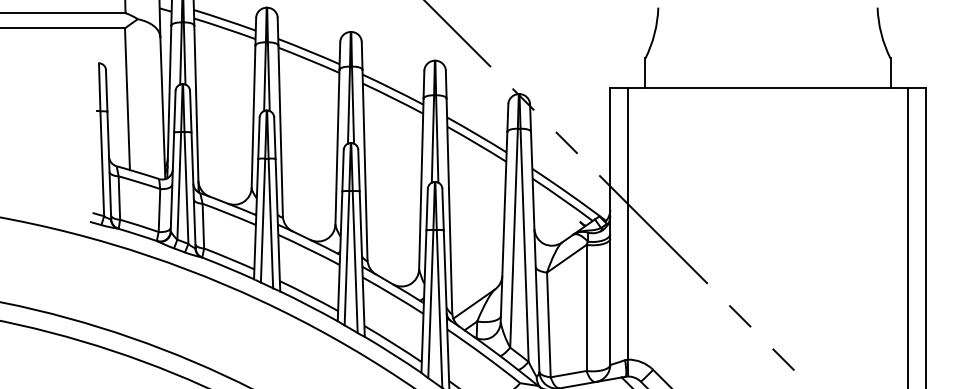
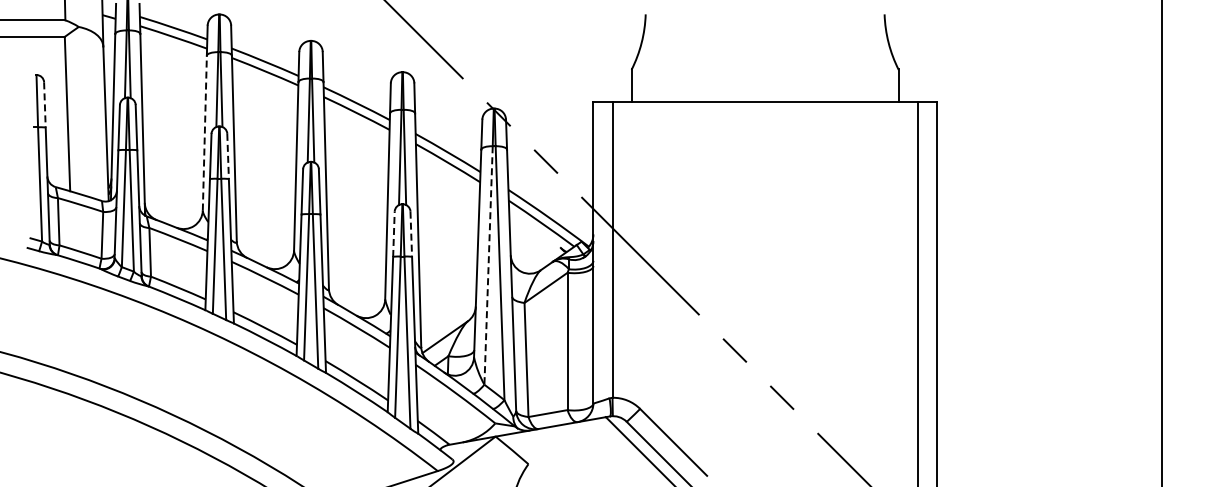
line: (106, 91) -> (44, 105), solid -> dashed
line: (253, 116) -> (204, 132), solid -> dashed
line: (275, 138) -> (228, 156), solid -> dashed
line: (426, 209) -> (393, 234), solid -> dashed
line: (443, 209) -> (411, 234), solid -> dashed
line: (513, 239) -> (488, 266), solid -> dashed

